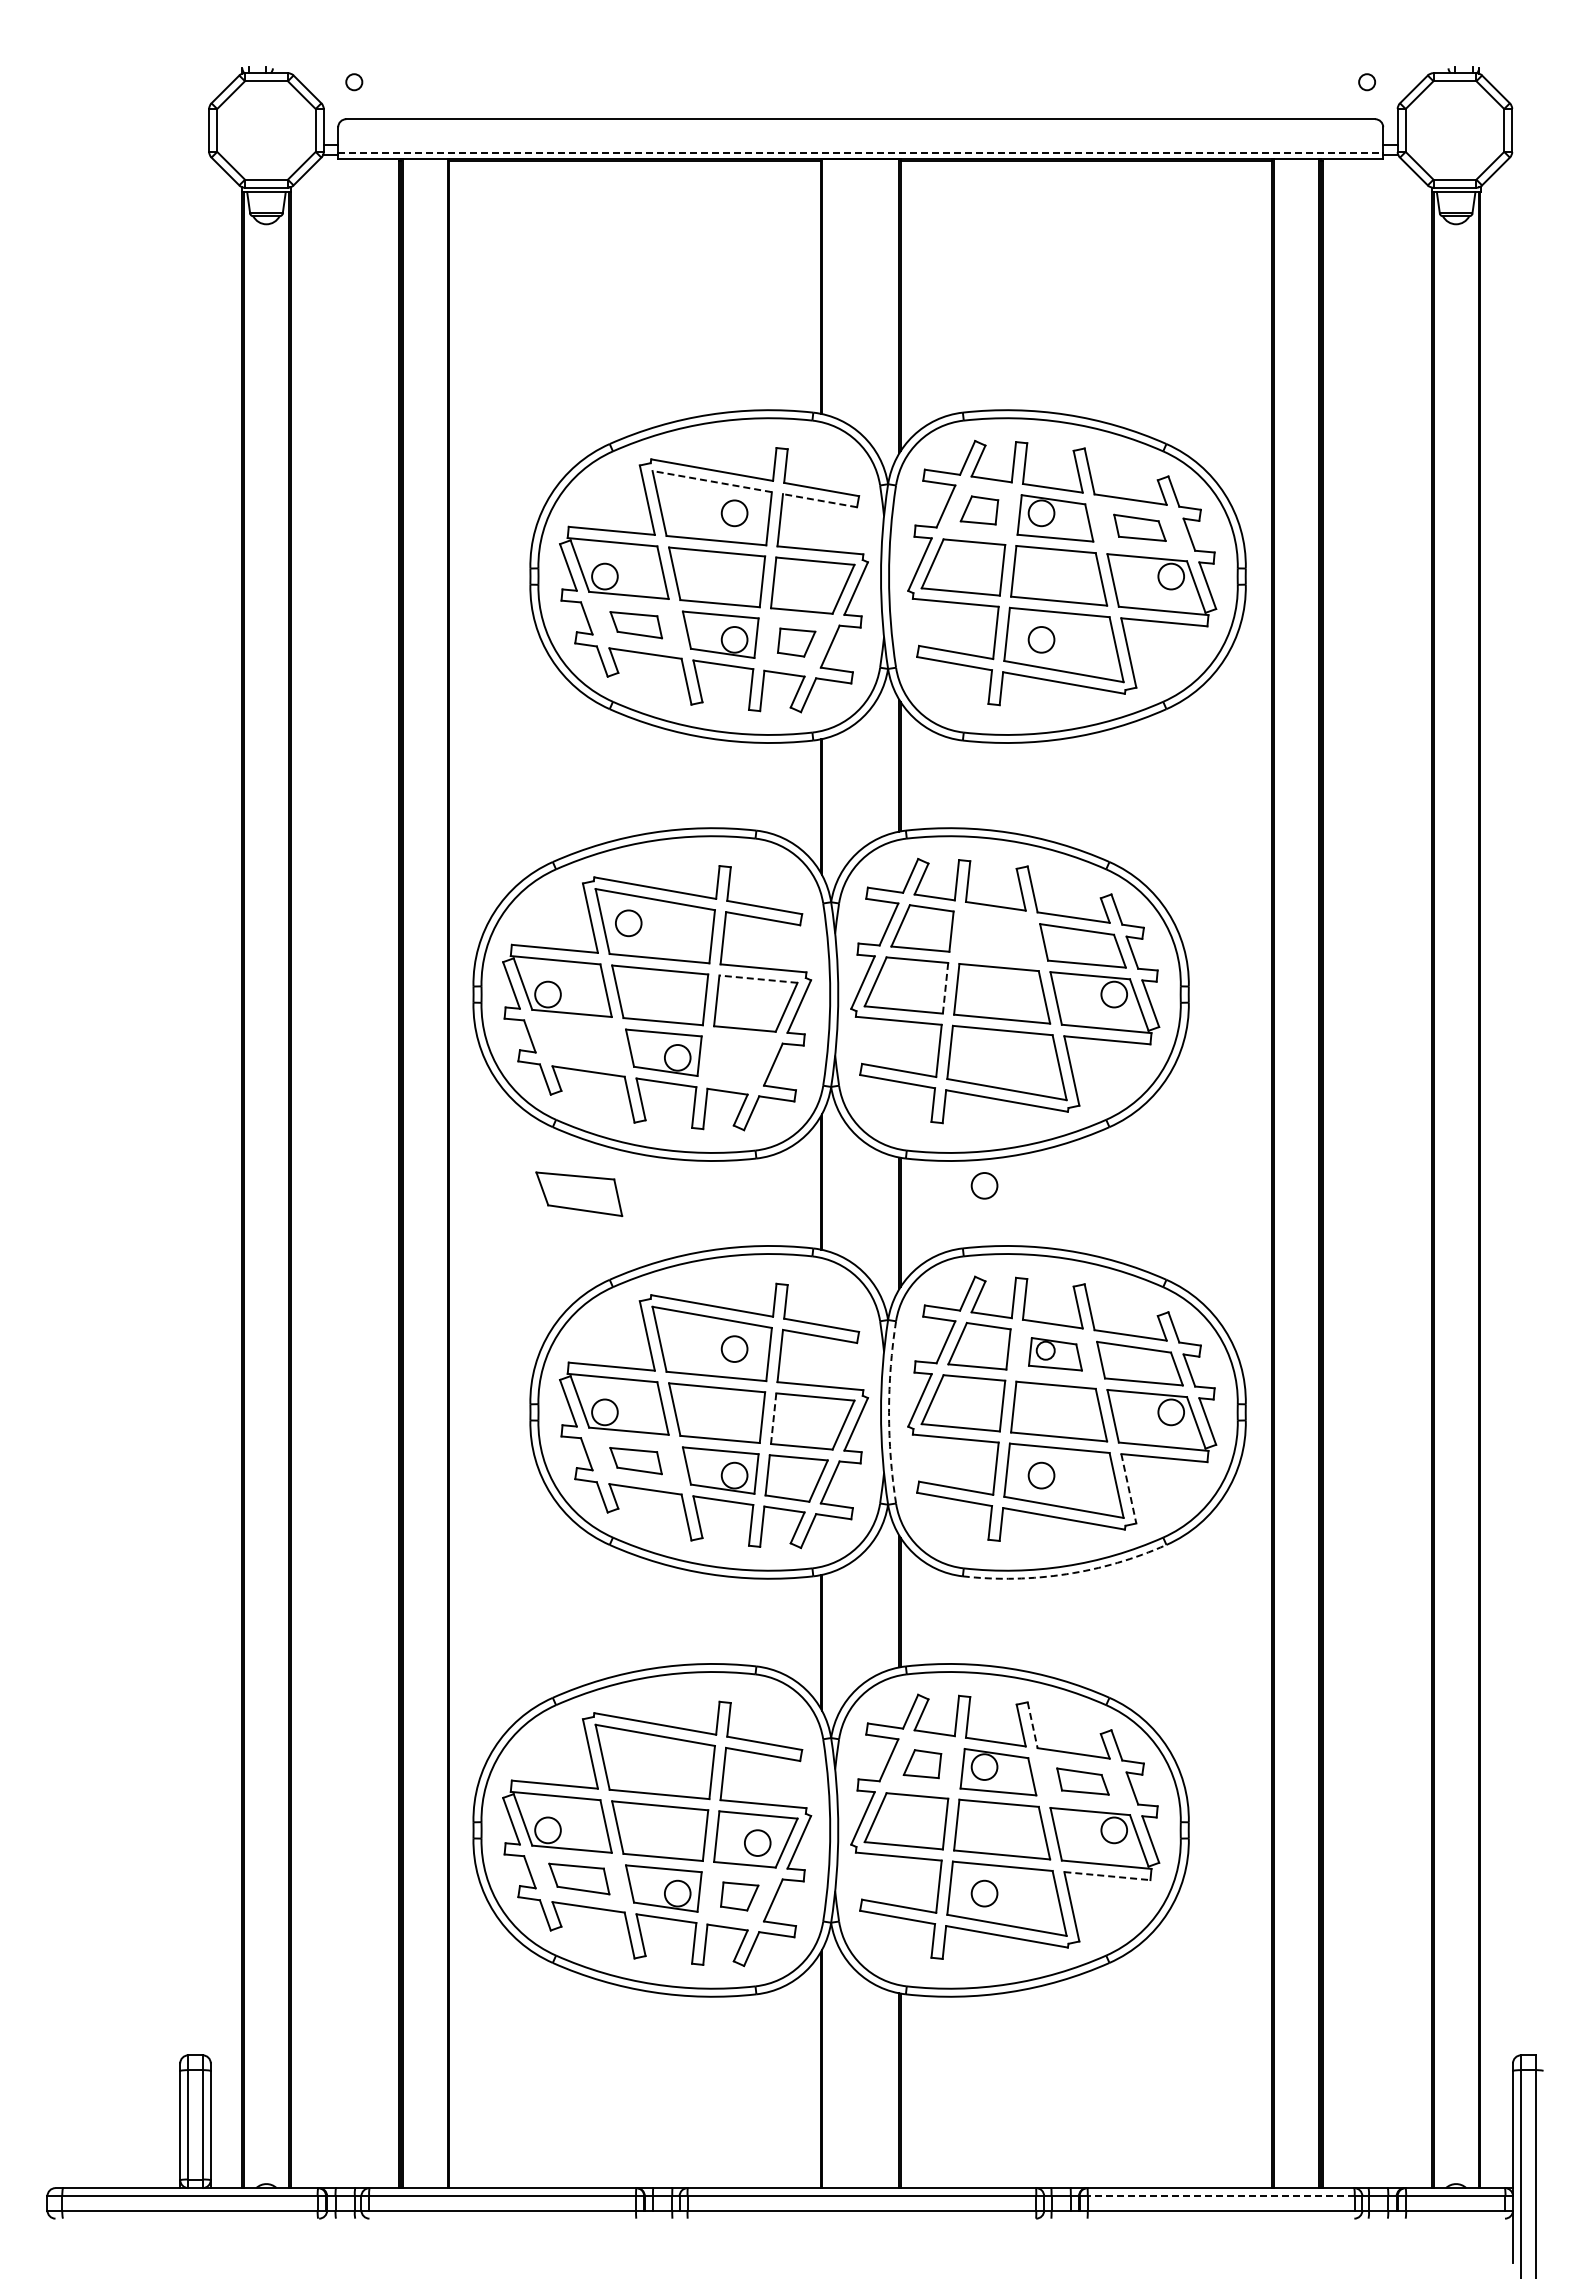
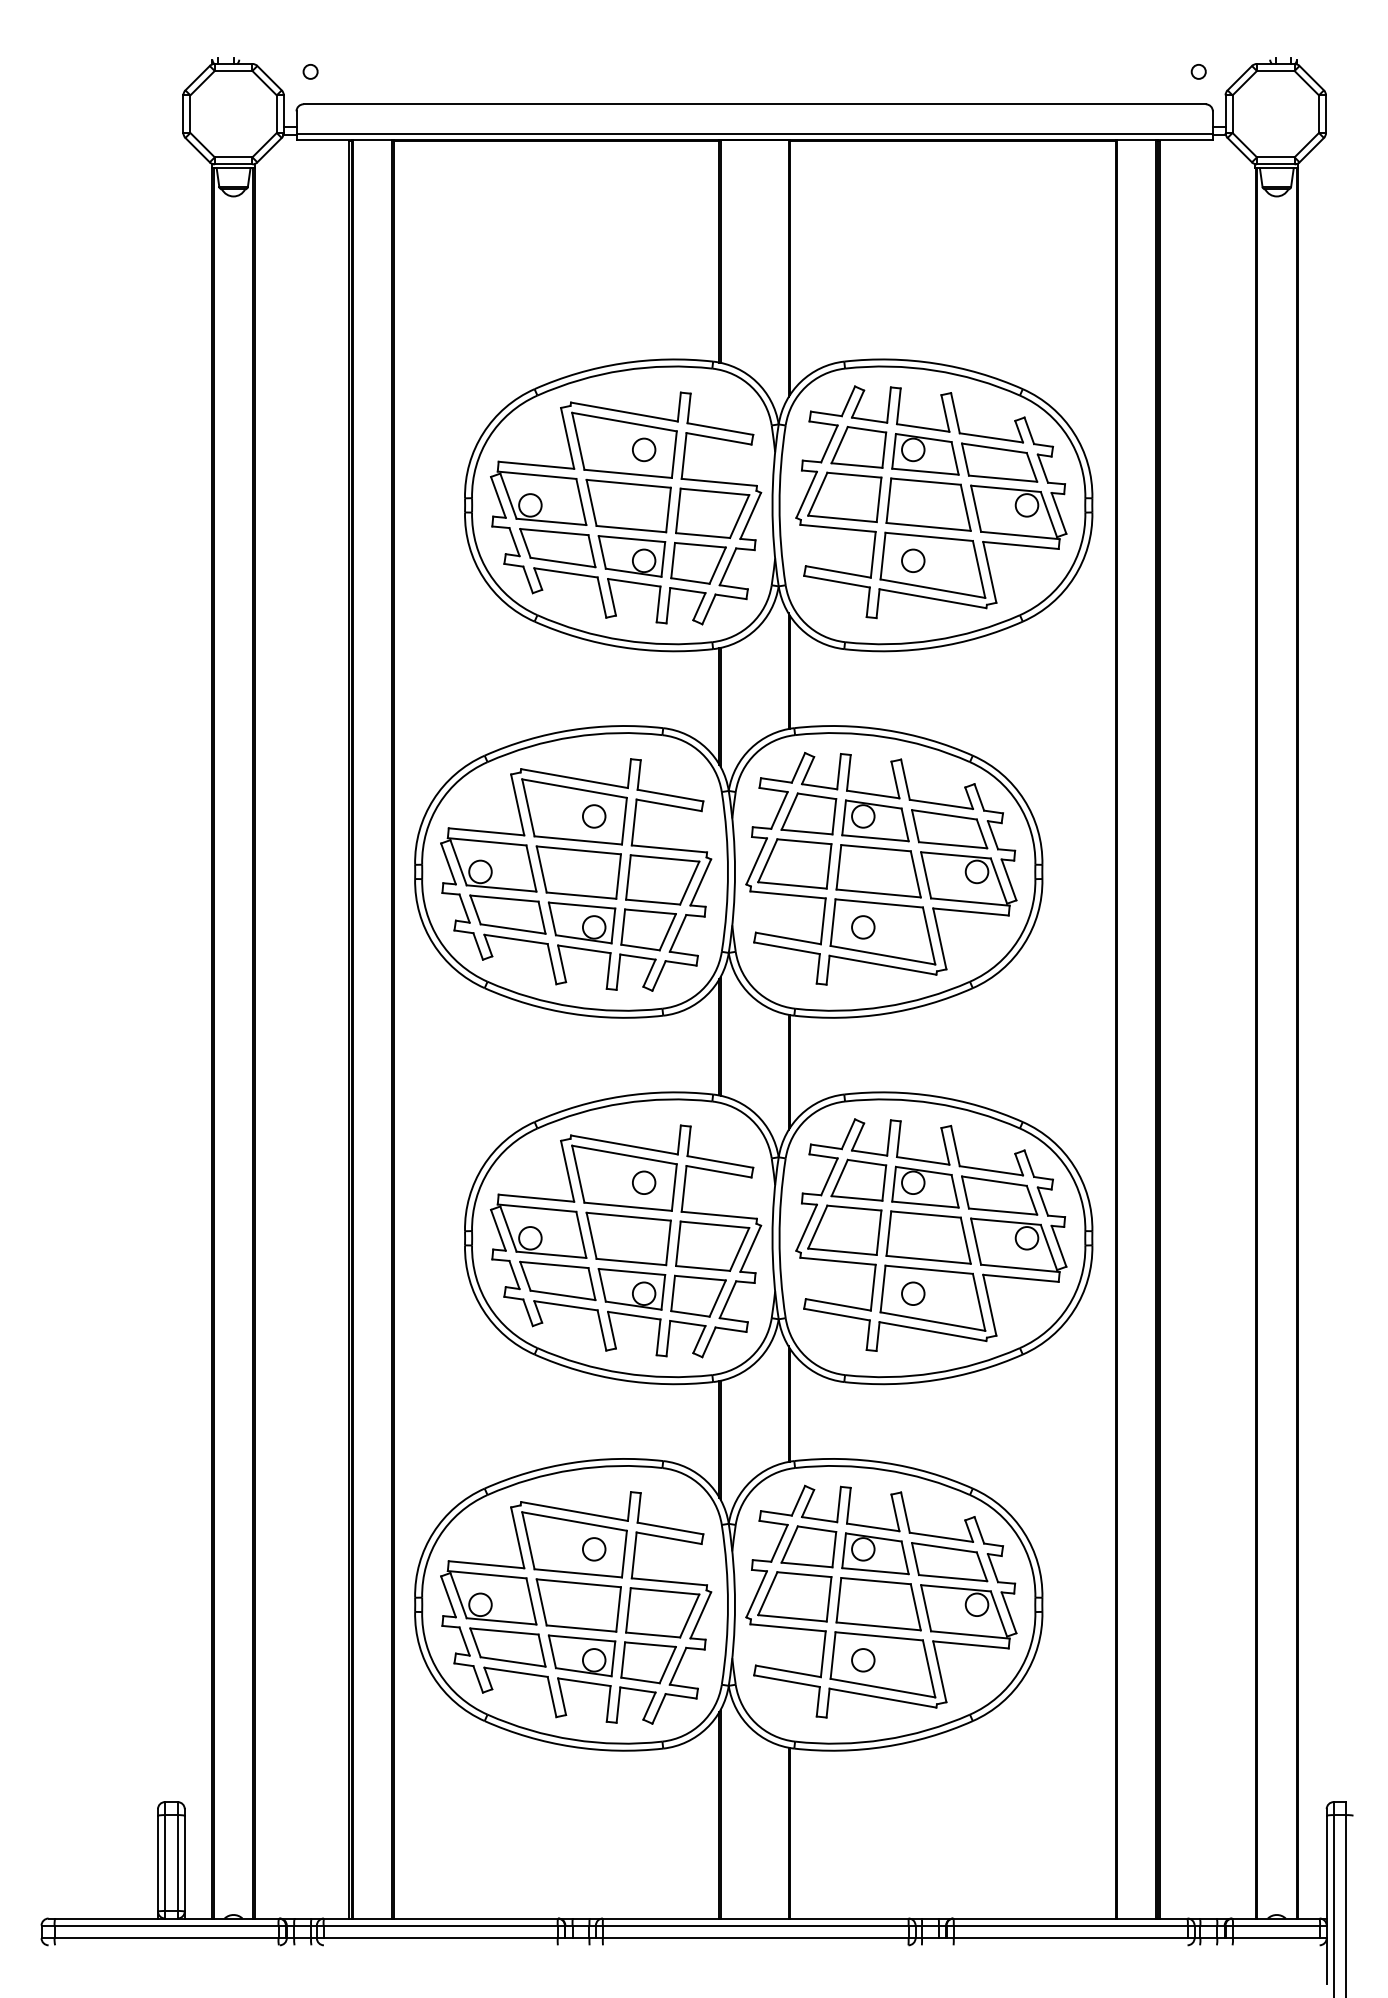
line: (861, 152) -> (755, 133), dashed -> solid
line: (712, 481) -> (624, 421), dashed -> solid
line: (820, 500) -> (719, 438), dashed -> solid
part: (979, 510) -> (858, 447), size x1.67
part: (1139, 527) -> (999, 462), size x1.67
part: (636, 624) -> (558, 547), size x1.67
part: (796, 642) -> (698, 563), size x1.67
circle: (628, 923) -> (594, 816), moved
part: (998, 936) -> (875, 820), added
line: (757, 979) -> (664, 858), dashed -> solid
line: (945, 988) -> (829, 866), dashed -> solid
part: (739, 1060) -> (648, 929), added
circle: (984, 1185) -> (863, 927), moved
part: (579, 1193) -> (508, 913), moved
part: (1055, 1354) -> (925, 1187), size x1.43
arc: (889, 1412) -> (779, 1238), dashed -> solid
line: (773, 1418) -> (678, 1243), dashed -> solid
part: (635, 1460) -> (557, 1280), size x1.67
line: (1128, 1488) -> (989, 1305), dashed -> solid
arc: (1066, 1574) -> (935, 1380), dashed -> solid
line: (1032, 1725) -> (905, 1512), dashed -> solid
part: (922, 1763) -> (808, 1546), size x1.67
part: (1082, 1781) -> (949, 1561), size x1.67
circle: (757, 1842) -> (594, 1548), moved
line: (1107, 1876) -> (971, 1645), dashed -> solid
part: (579, 1878) -> (508, 1647), size x1.43
part: (739, 1896) -> (648, 1662), size x1.67
line: (1220, 2196) -> (1070, 1925), dashed -> solid

